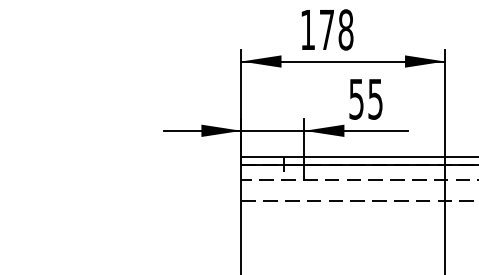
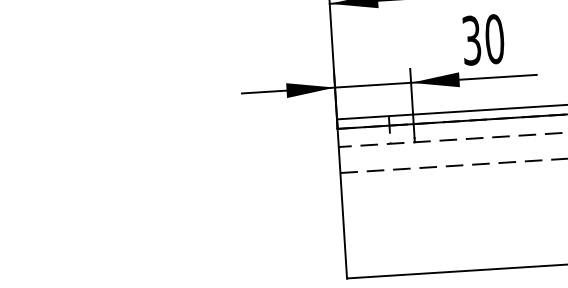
text: (366, 98) -> (483, 38), 55 -> 30

